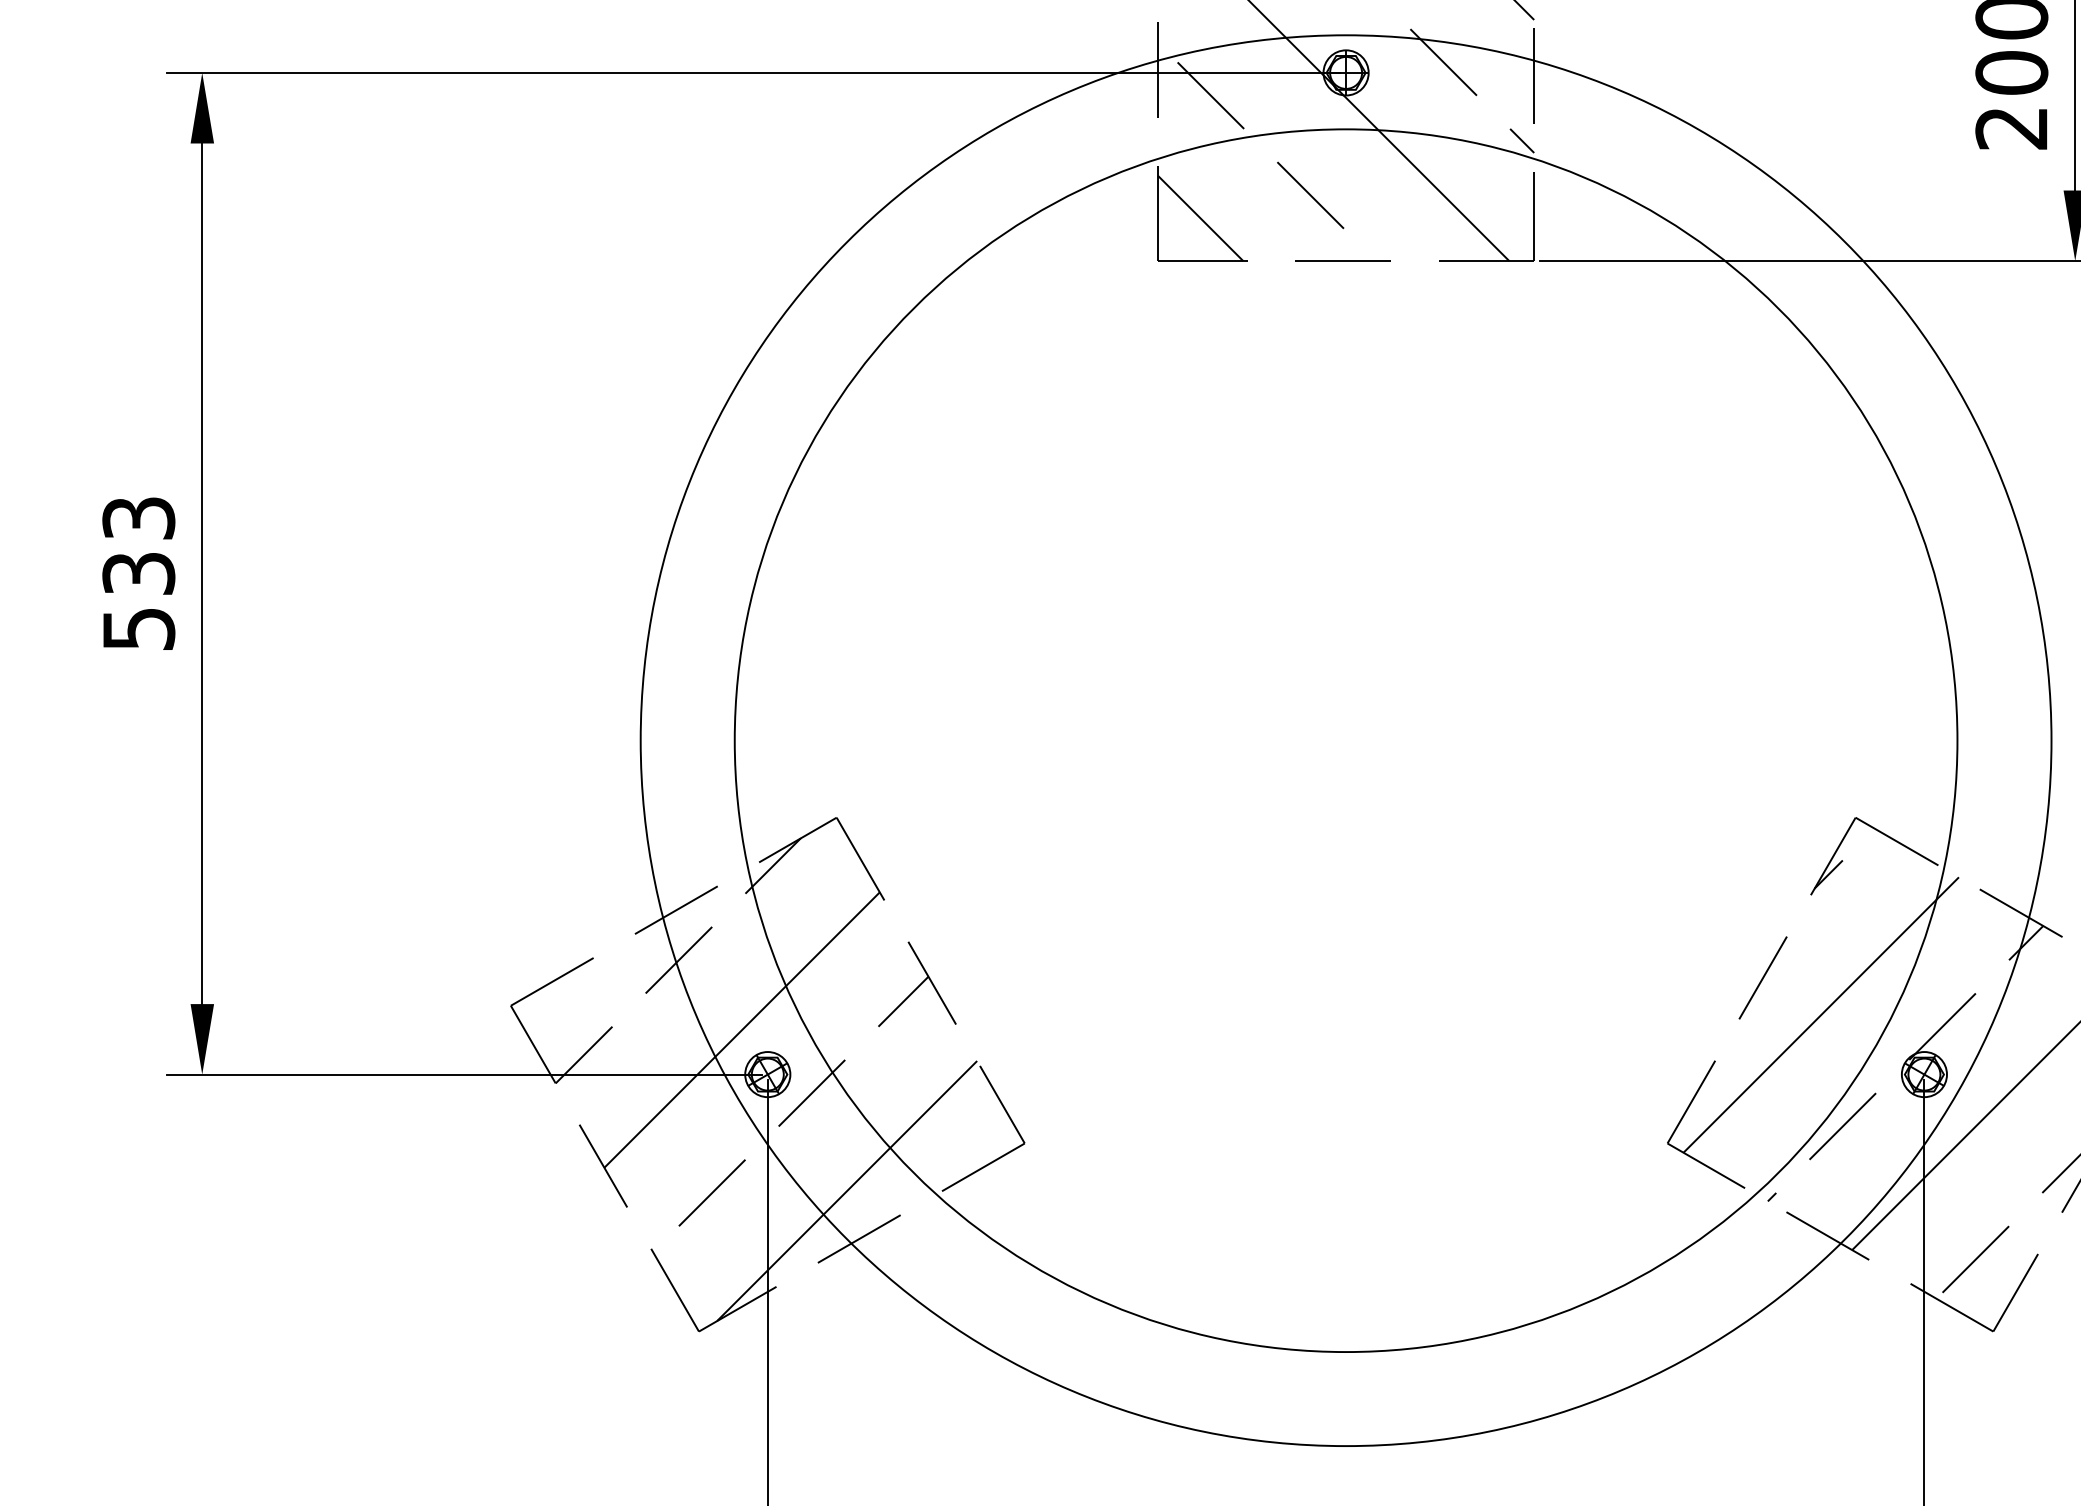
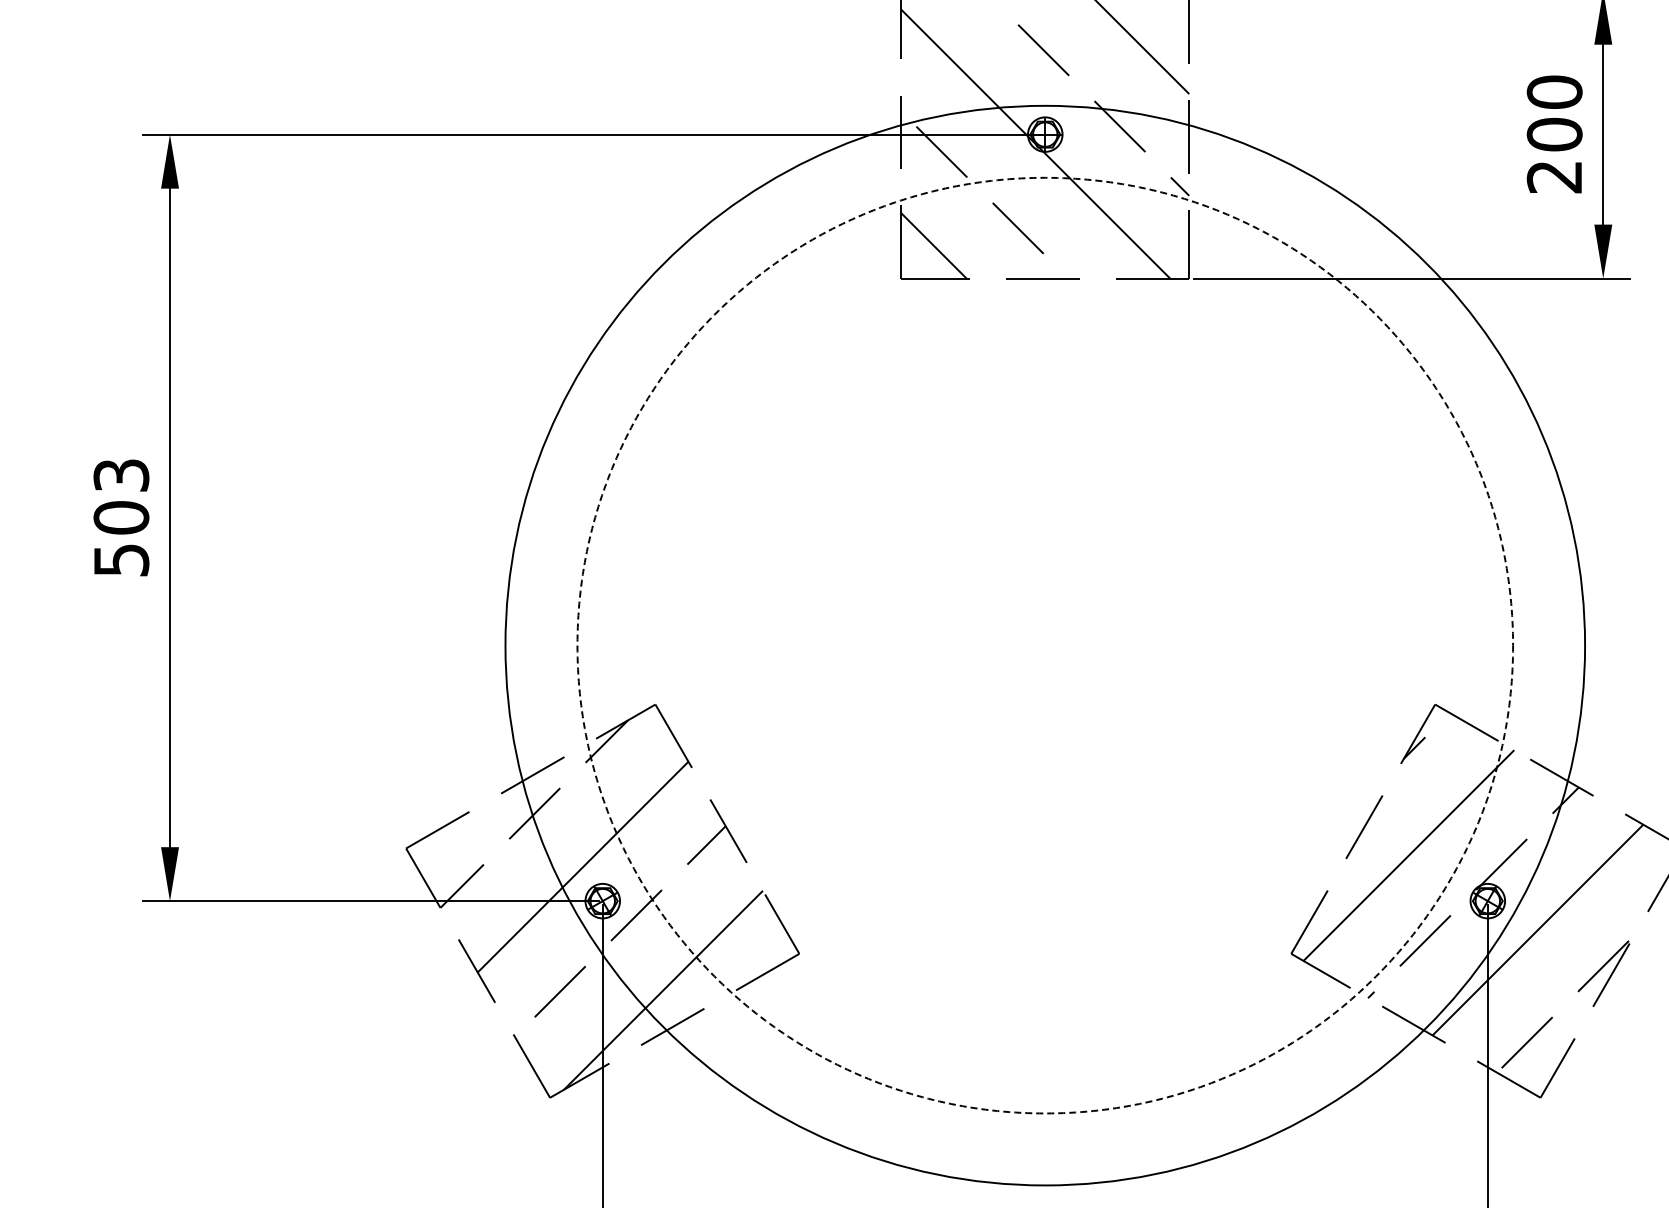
text: (138, 573) -> (121, 517), 533 -> 503
circle: (1346, 740) -> (1045, 645), solid -> dashed

